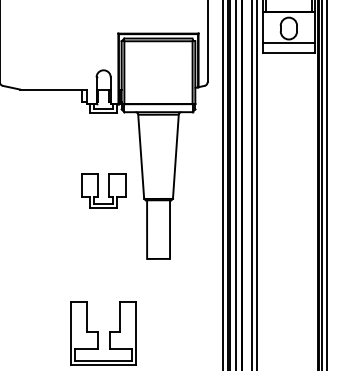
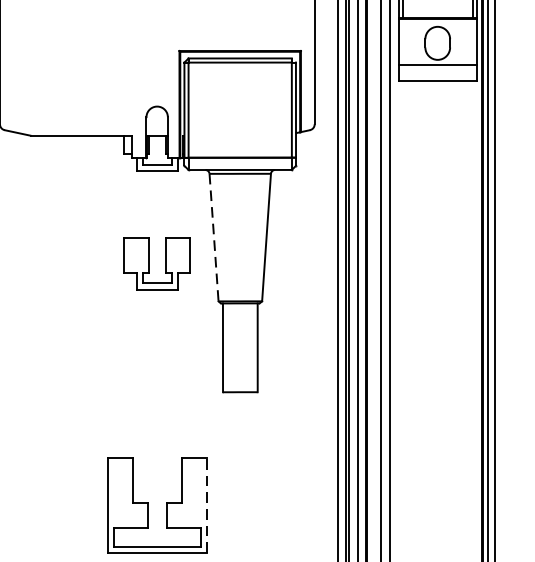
line: (141, 157) -> (214, 238), solid -> dashed
part: (103, 190) -> (156, 262), moved
line: (136, 333) -> (206, 505), solid -> dashed

